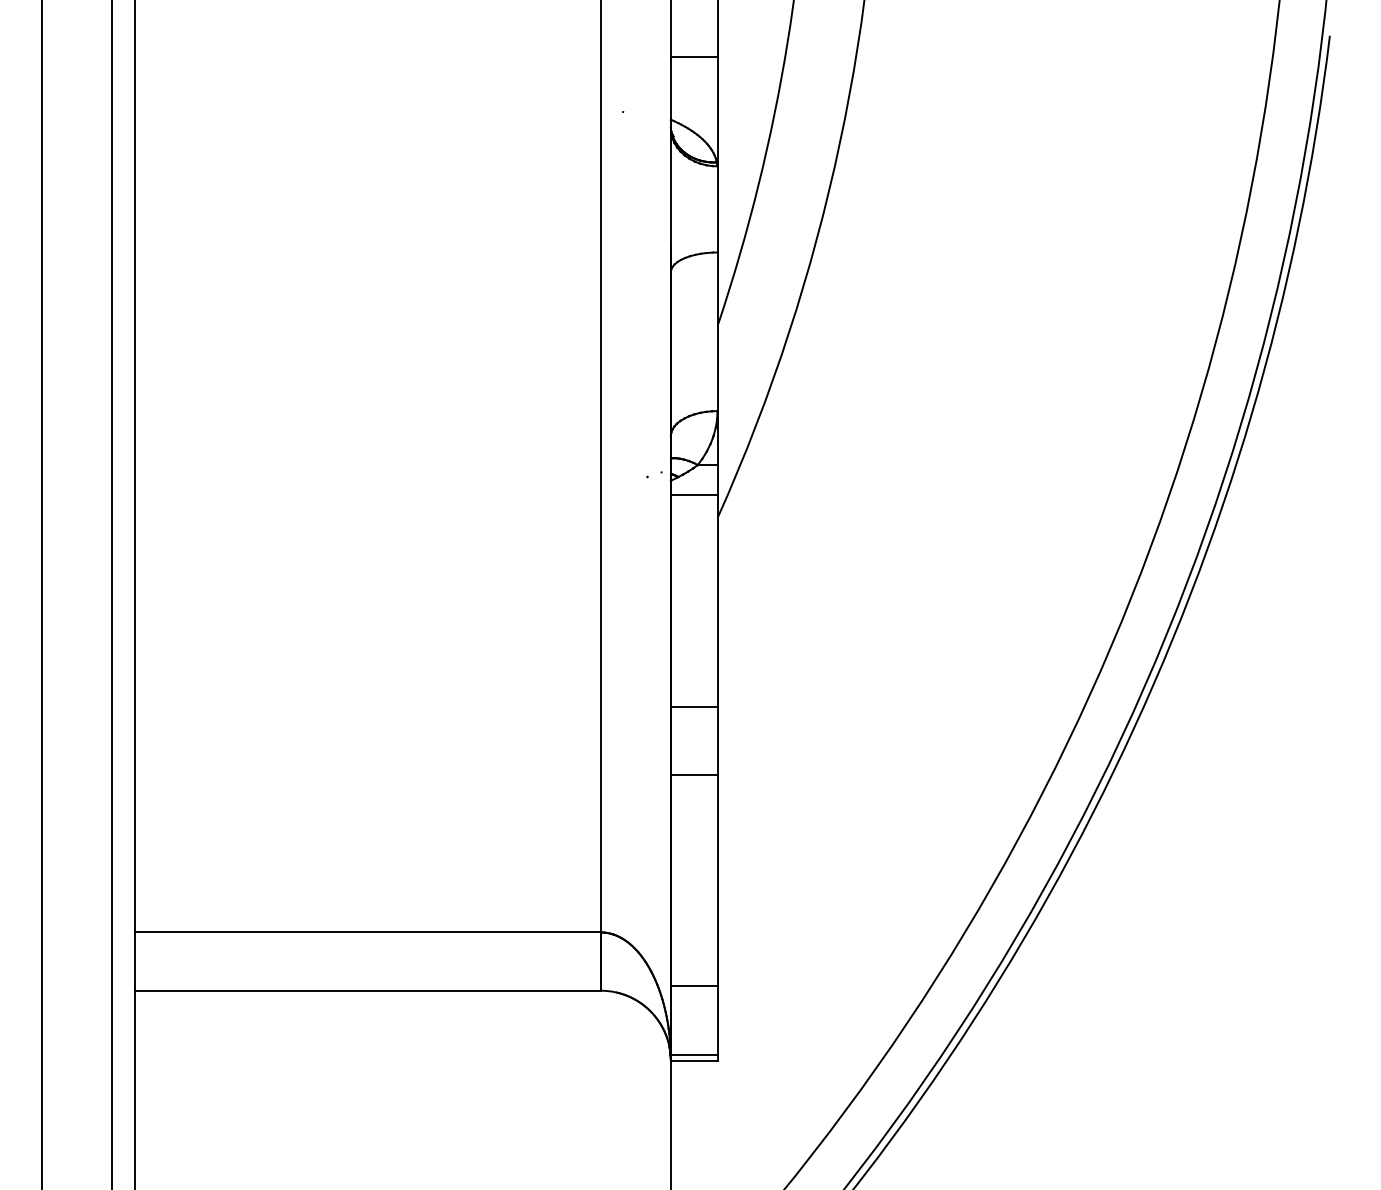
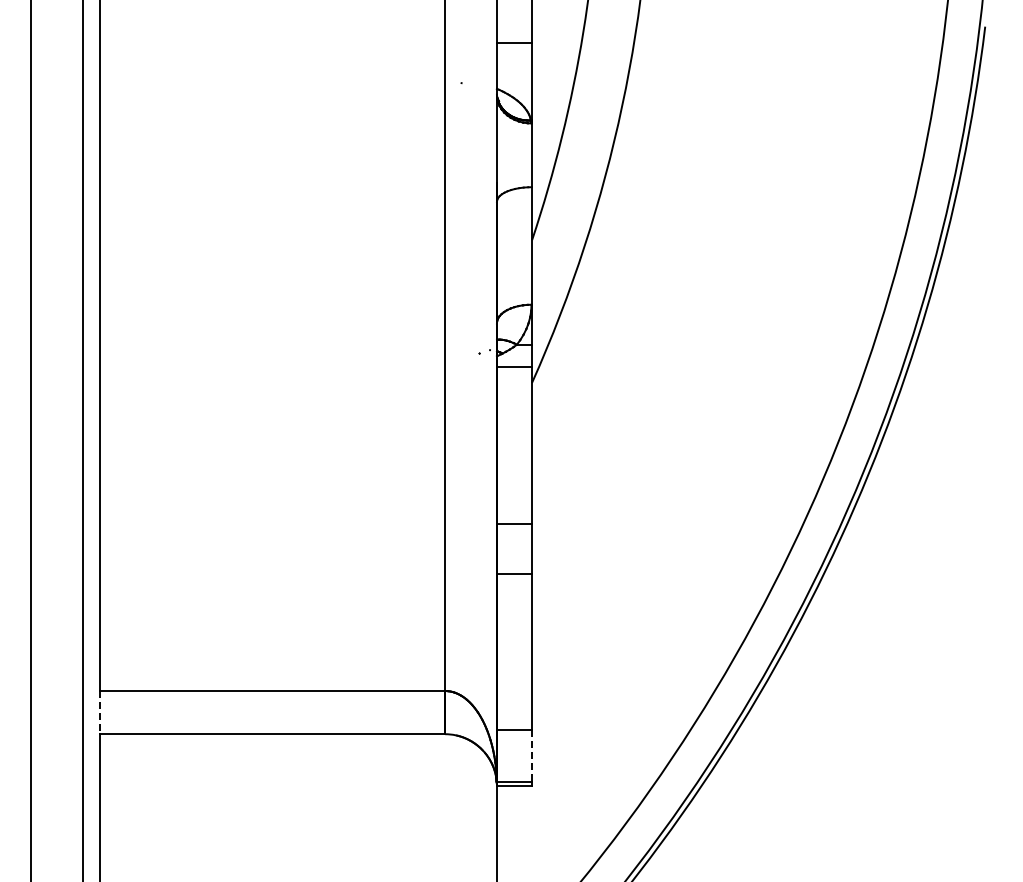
line: (134, 961) -> (99, 712), solid -> dashed
line: (717, 1020) -> (531, 756), solid -> dashed

